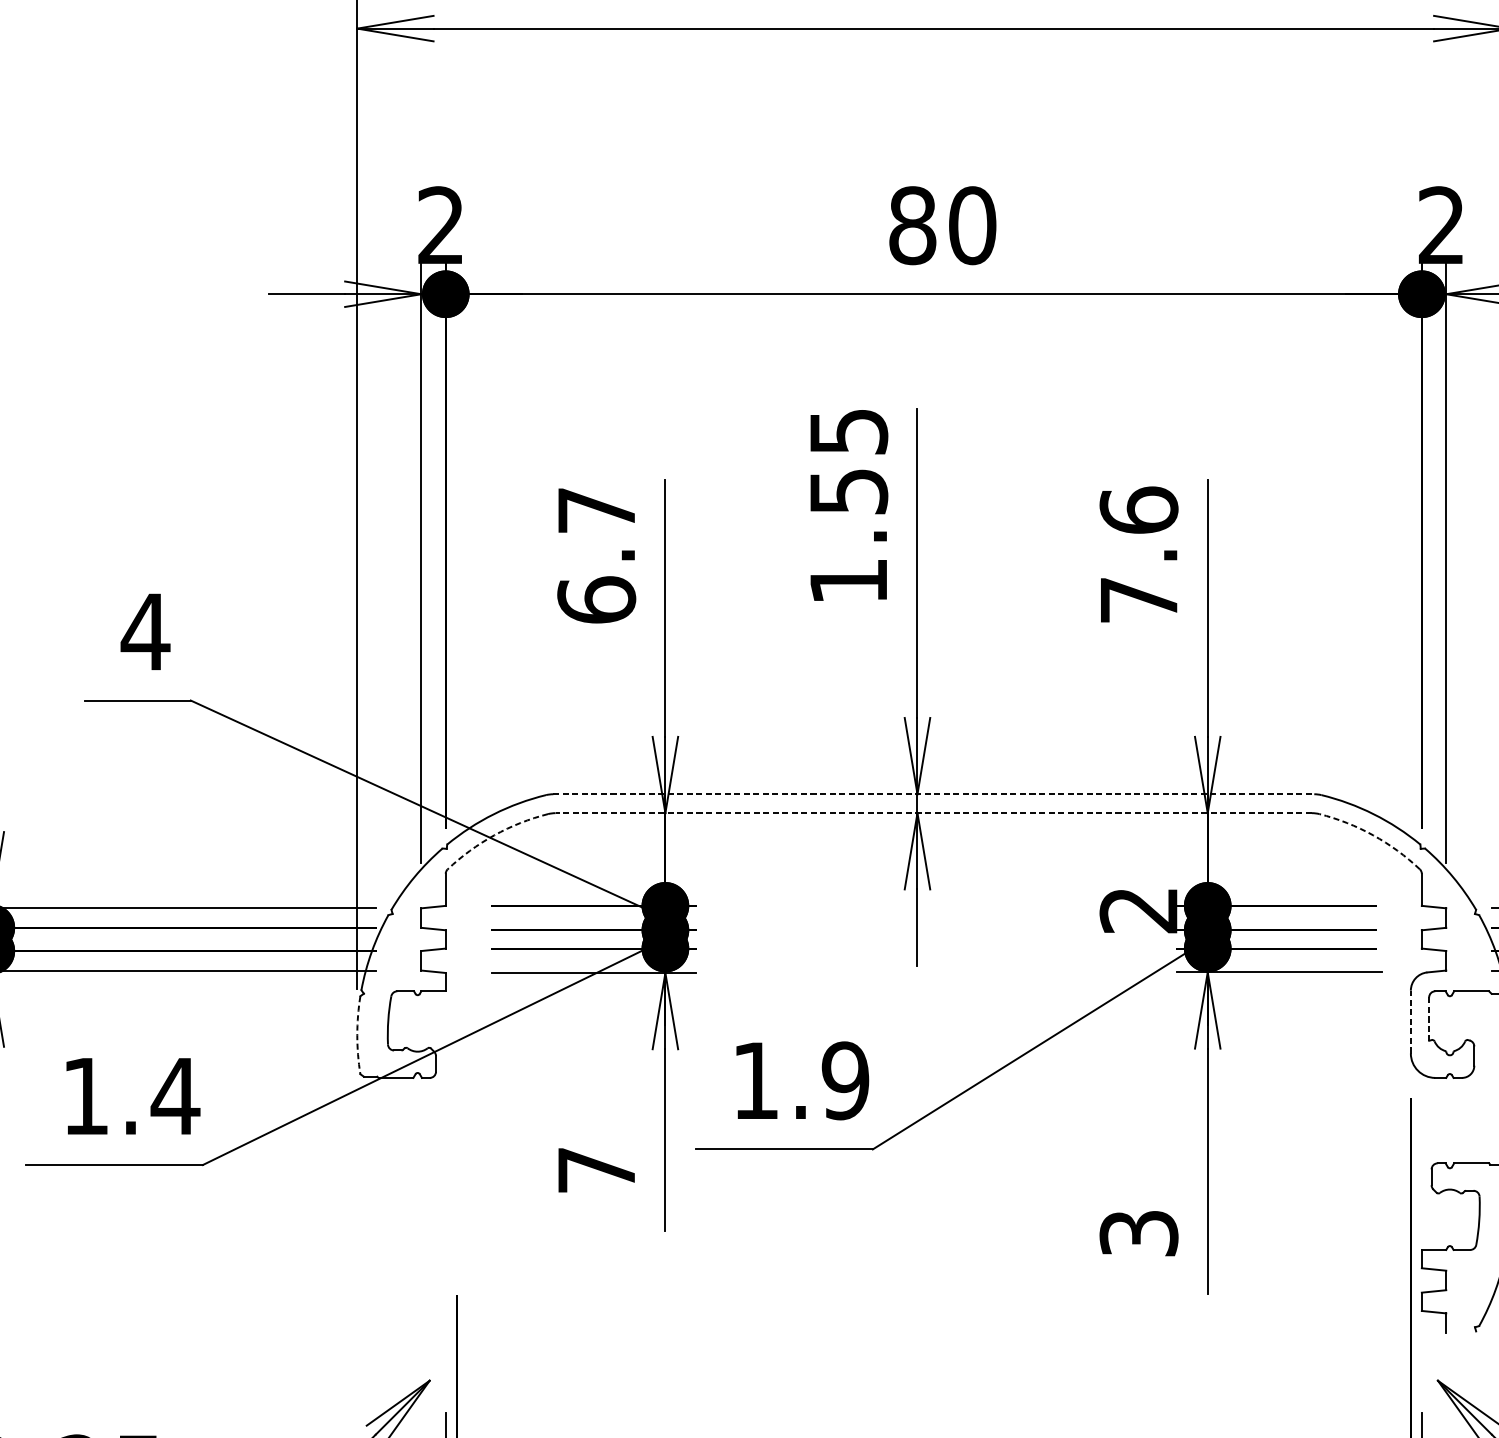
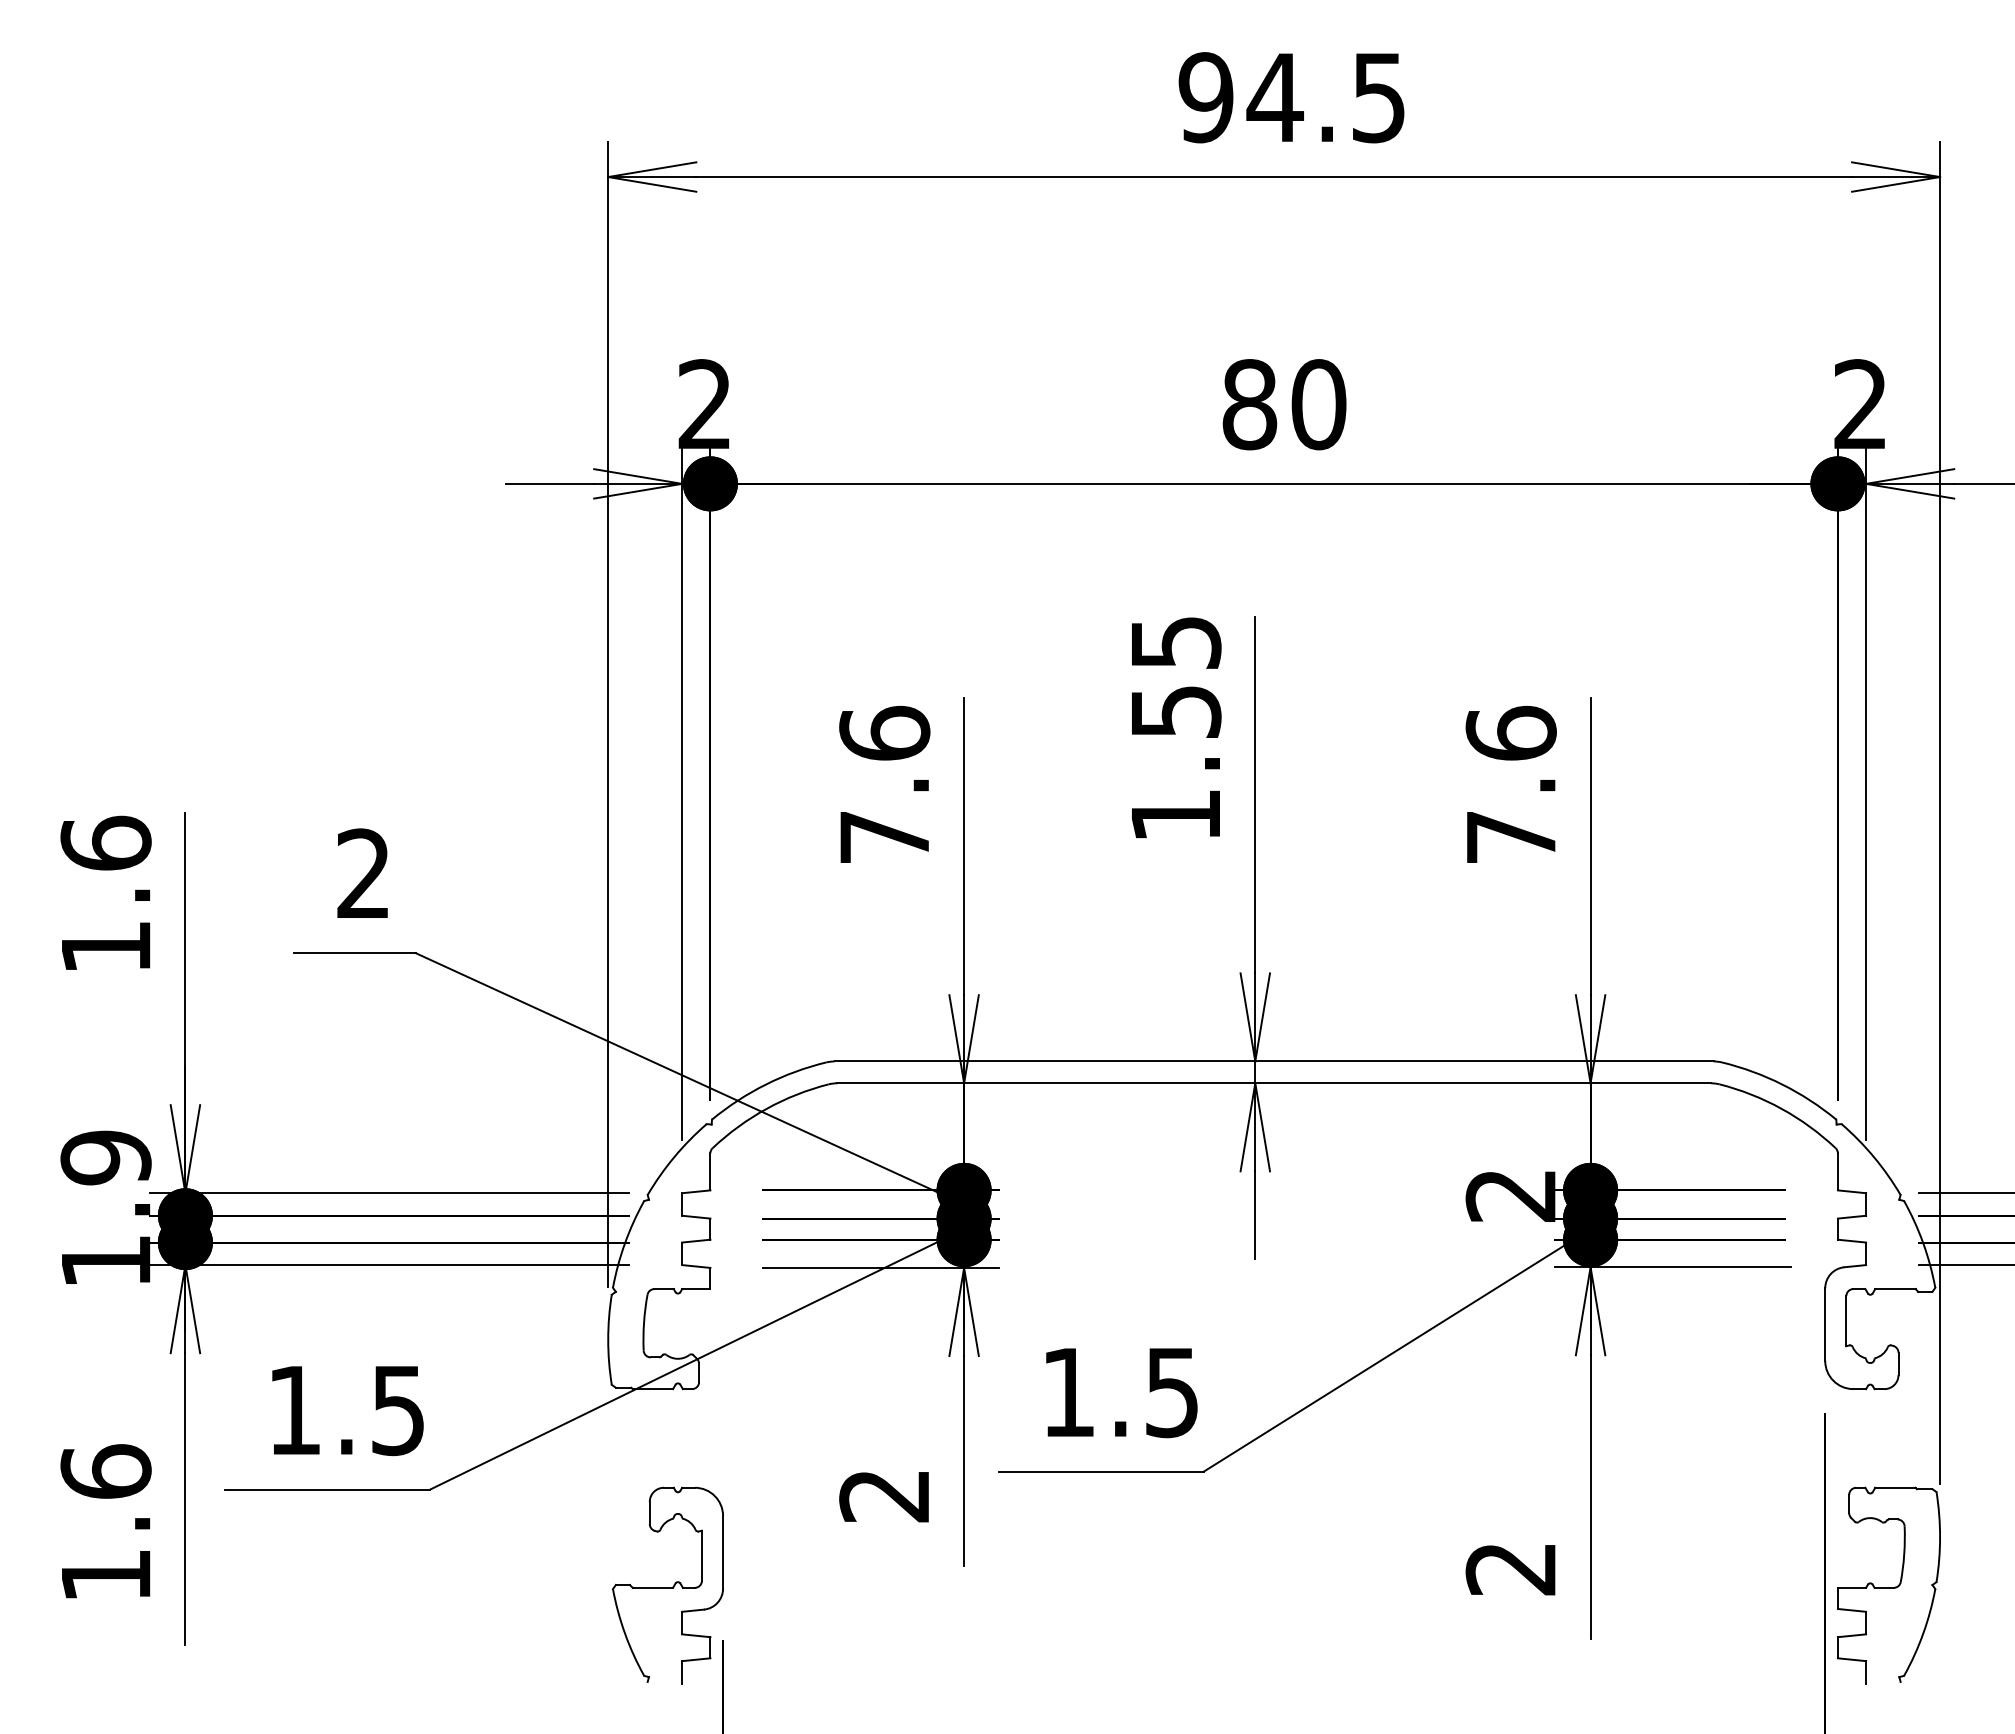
text: (596, 554) -> (884, 784), 6.7 -> 7.6
text: (145, 630) -> (363, 872), 4 -> 2
line: (934, 794) -> (1274, 1061), dashed -> solid
line: (934, 813) -> (1274, 1083), dashed -> solid
arc: (494, 834) -> (766, 1108), dashed -> solid
arc: (1373, 834) -> (1781, 1108), dashed -> solid
line: (1429, 1019) -> (1846, 1321), dashed -> solid
line: (1411, 1021) -> (1825, 1324), dashed -> solid
arc: (357, 1034) -> (608, 1339), dashed -> solid
text: (844, 1080) -> (1171, 1392), 1.9 -> 1.5
text: (175, 1097) -> (398, 1411), 1.4 -> 1.5
text: (595, 1170) -> (883, 1496), 7 -> 2
text: (1138, 1233) -> (1510, 1568), 3 -> 2
part: (408, 1247) -> (667, 1585), added

